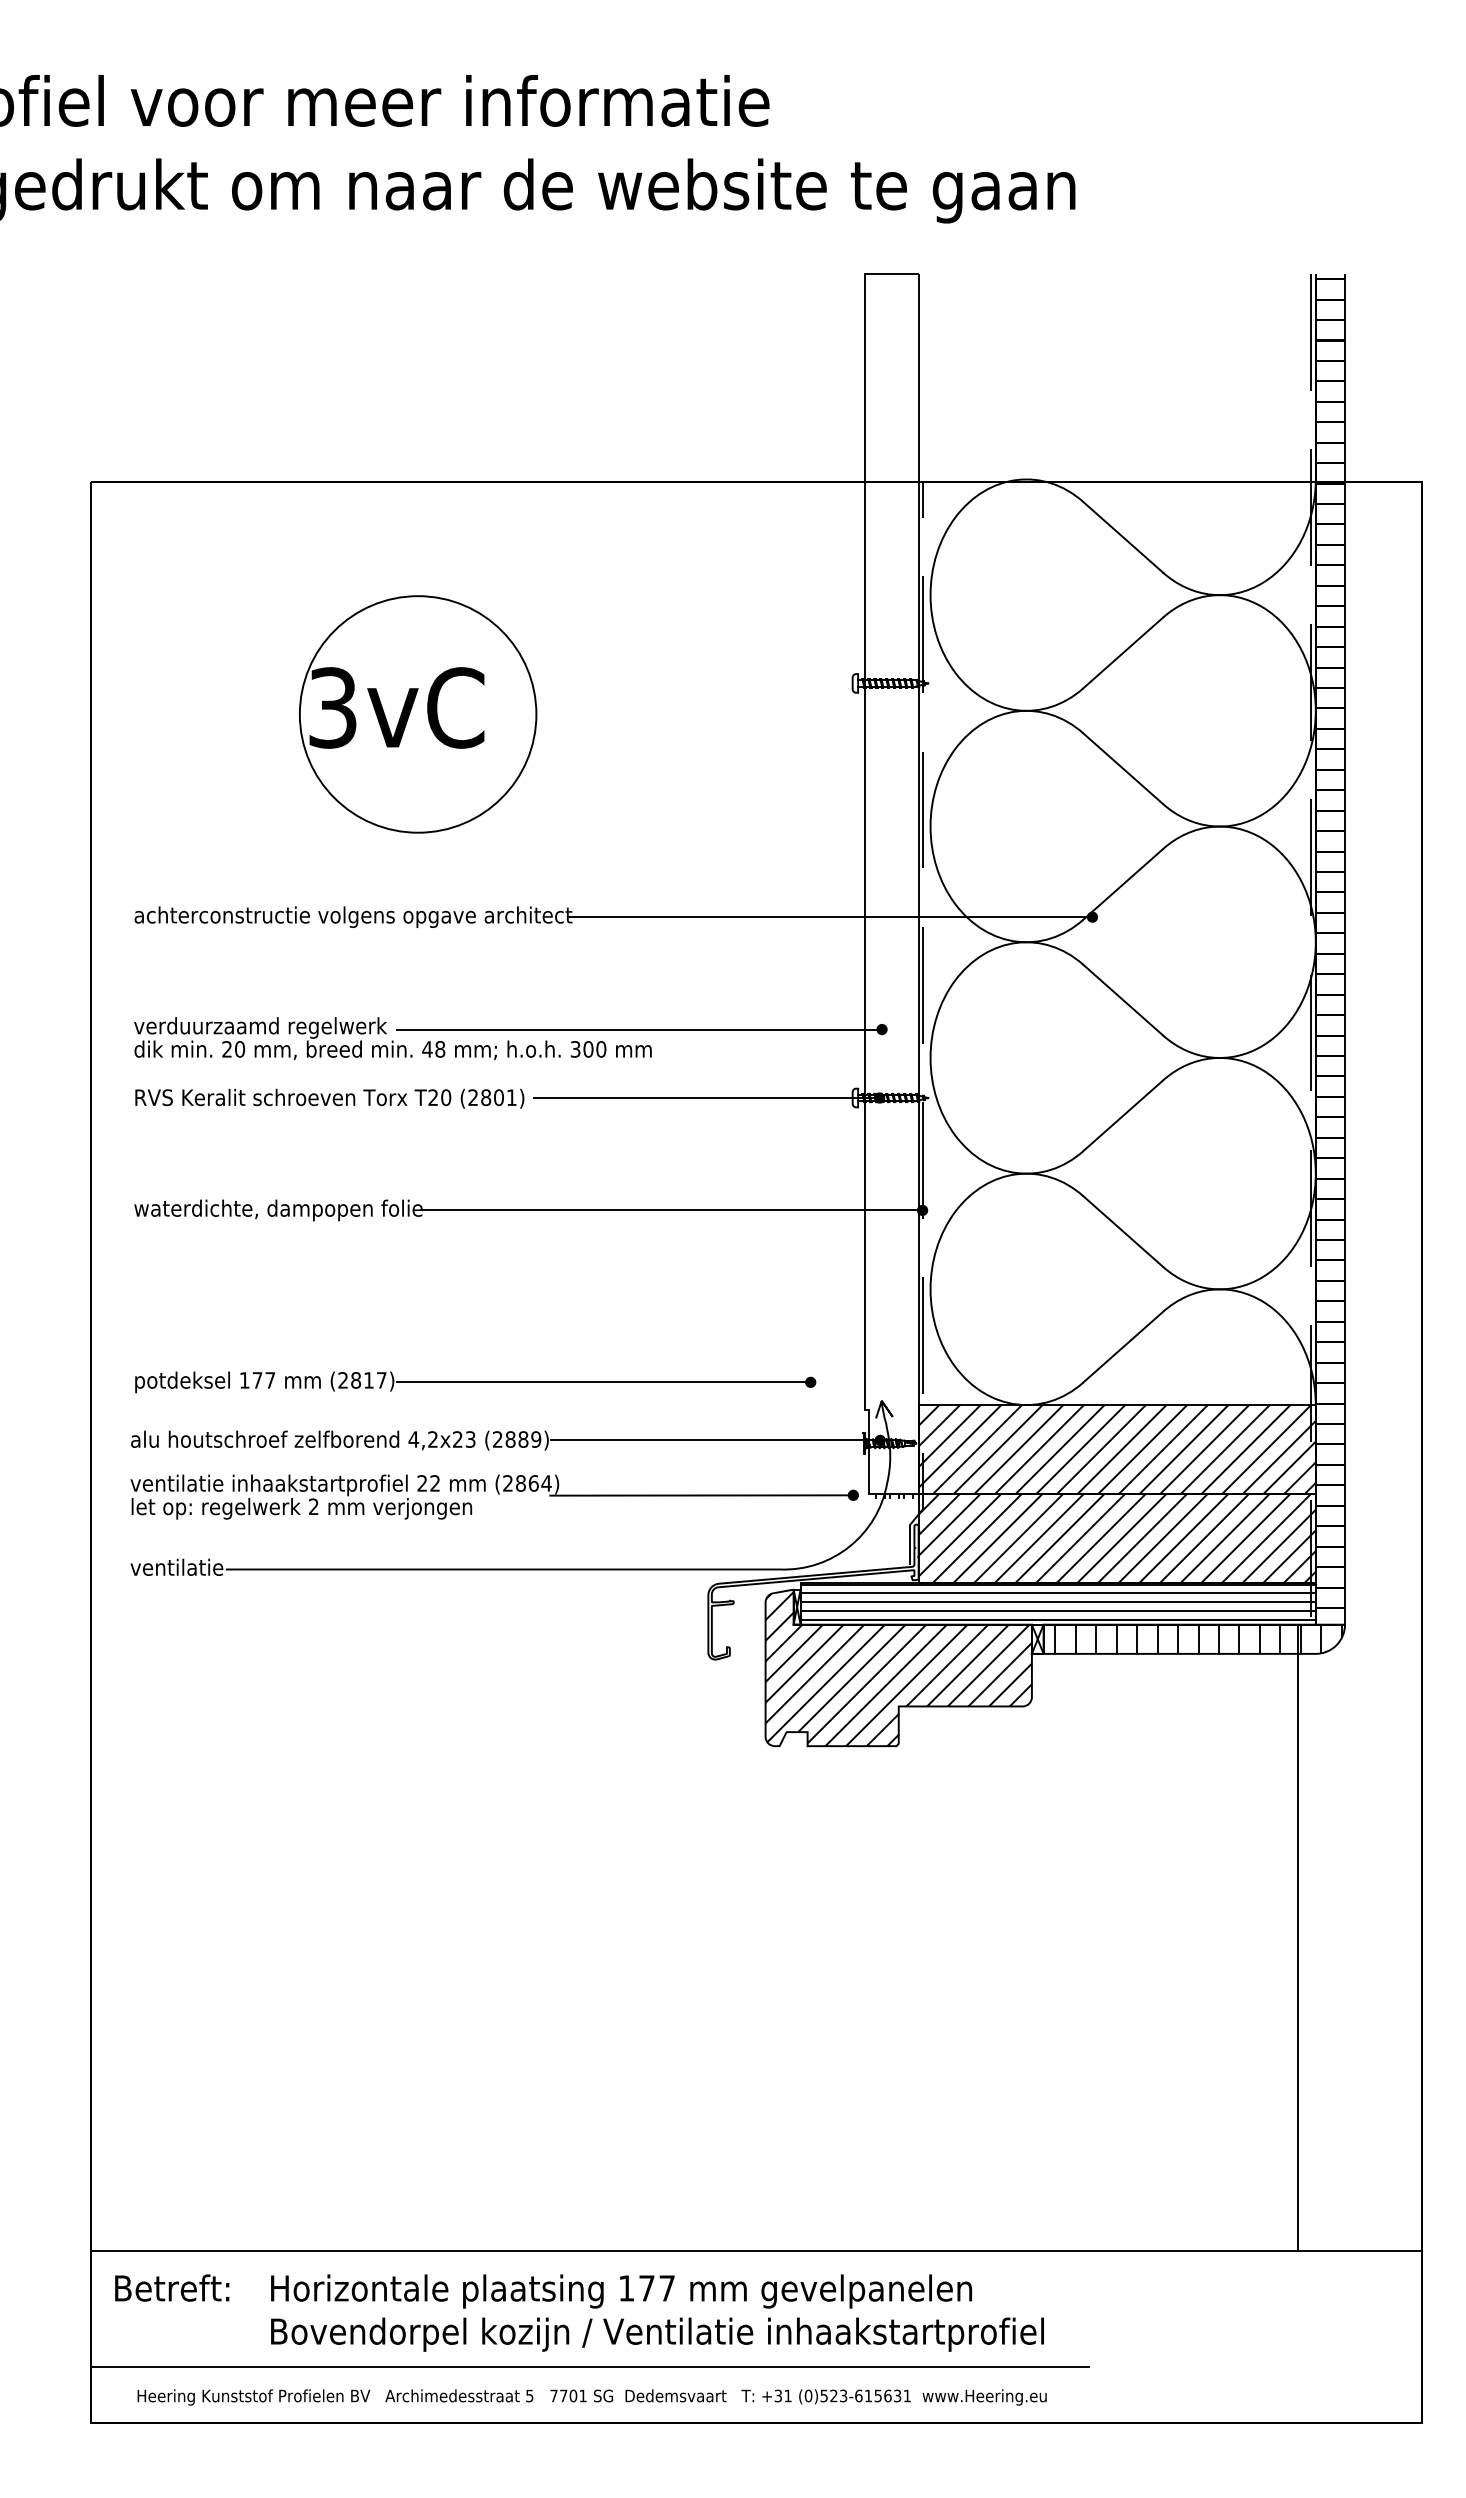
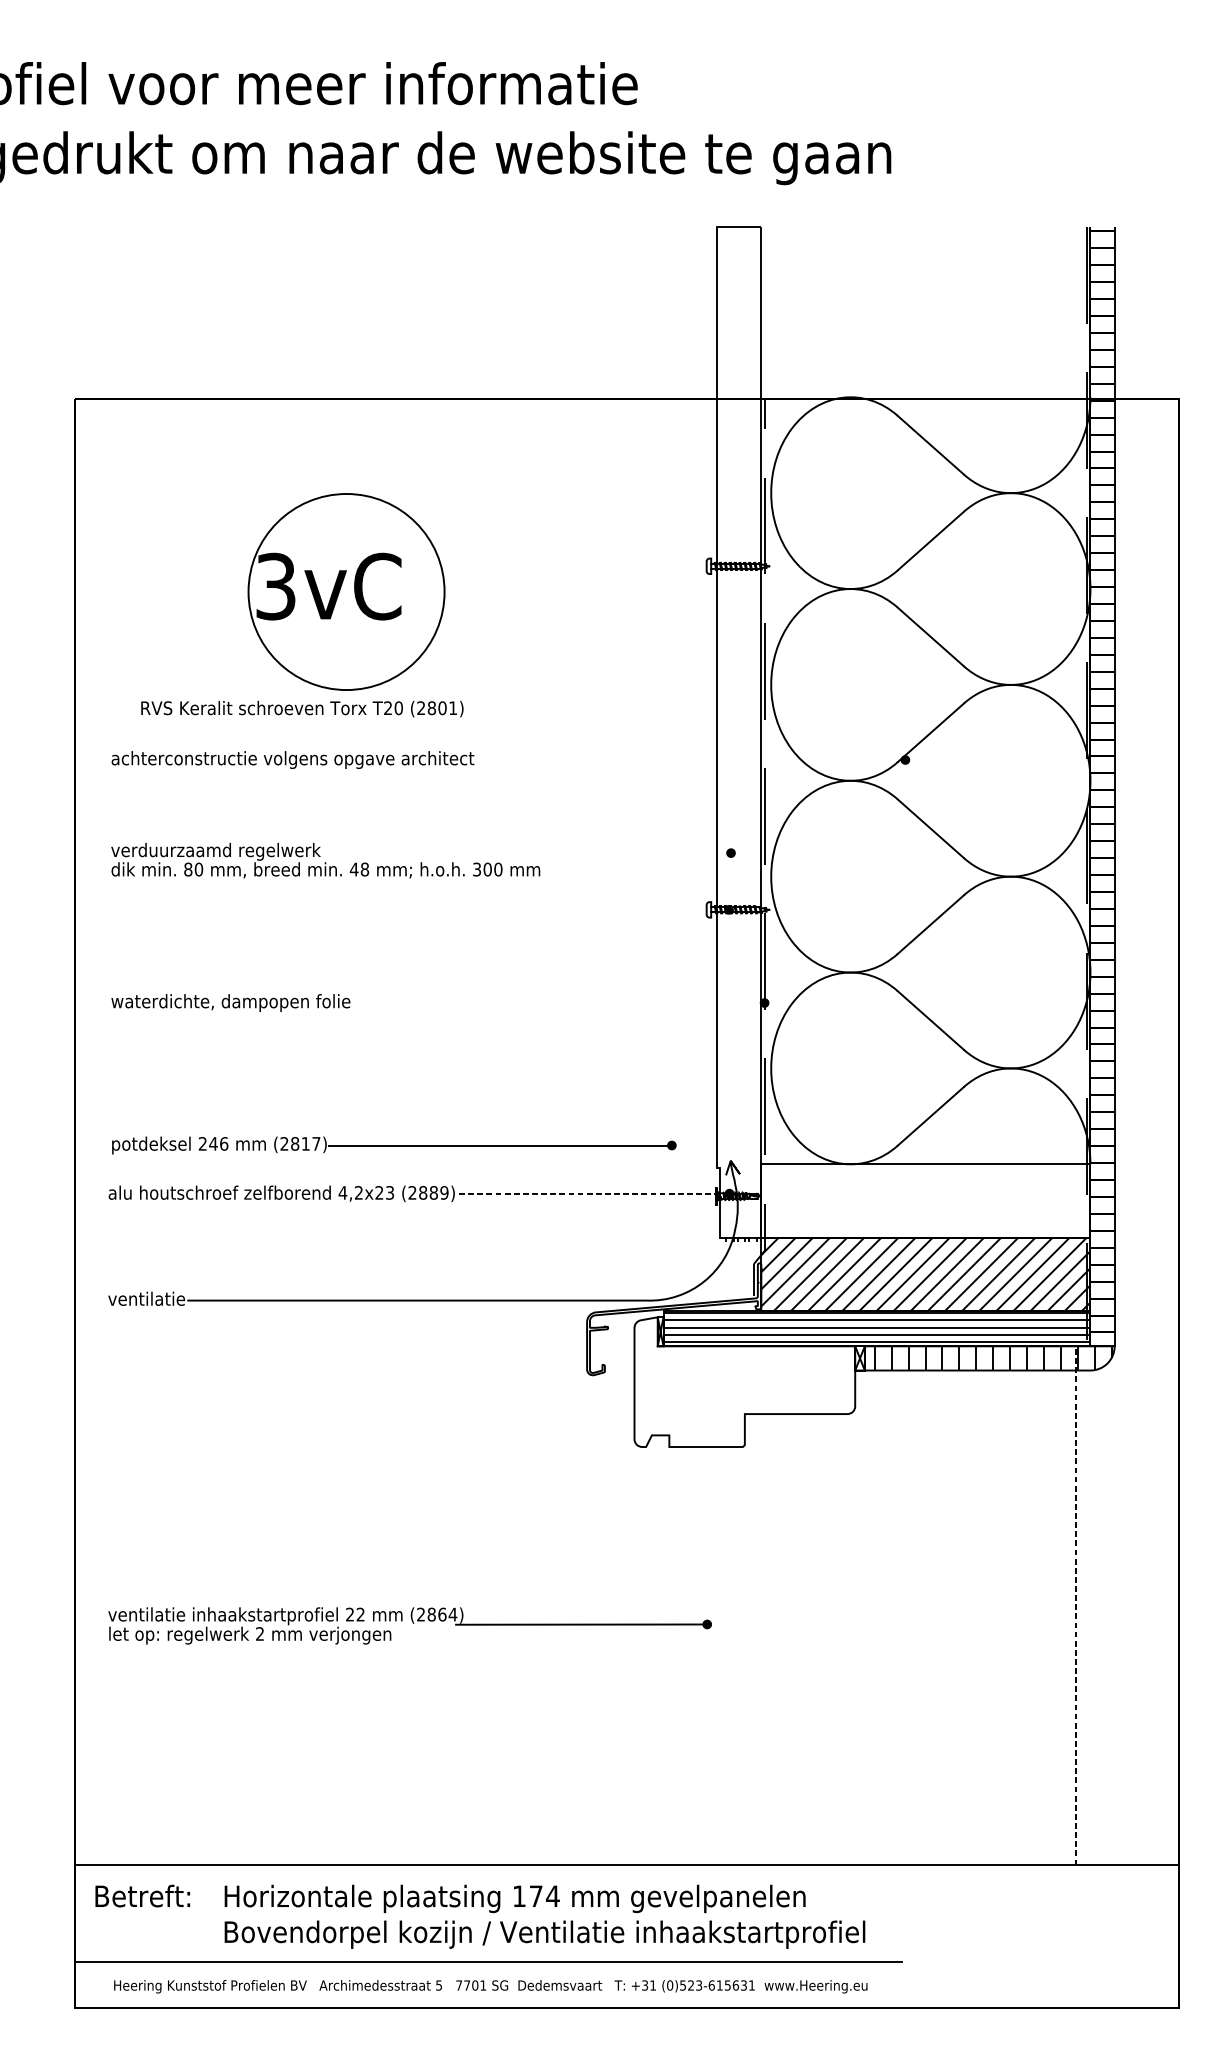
line: (830, 917) -> (688, 760), removed
line: (639, 1029) -> (530, 853), removed
text: (227, 1049) -> (188, 869), 20 -> 80
text: (329, 1098) -> (302, 708), moved
line: (706, 1098) -> (585, 910), removed
line: (671, 1210) -> (556, 1003), removed
text: (257, 1380) -> (213, 1143), 177 -> 246
line: (715, 1440) -> (592, 1193), solid -> dashed
hatch: (1116, 1449) -> (925, 1201), removed
part: (494, 1496) -> (409, 1625), moved
hatch: (898, 1669) -> (744, 1383), removed
line: (1298, 1937) -> (1076, 1605), solid -> dashed
text: (666, 2288) -> (552, 1896), 177 -> 174

